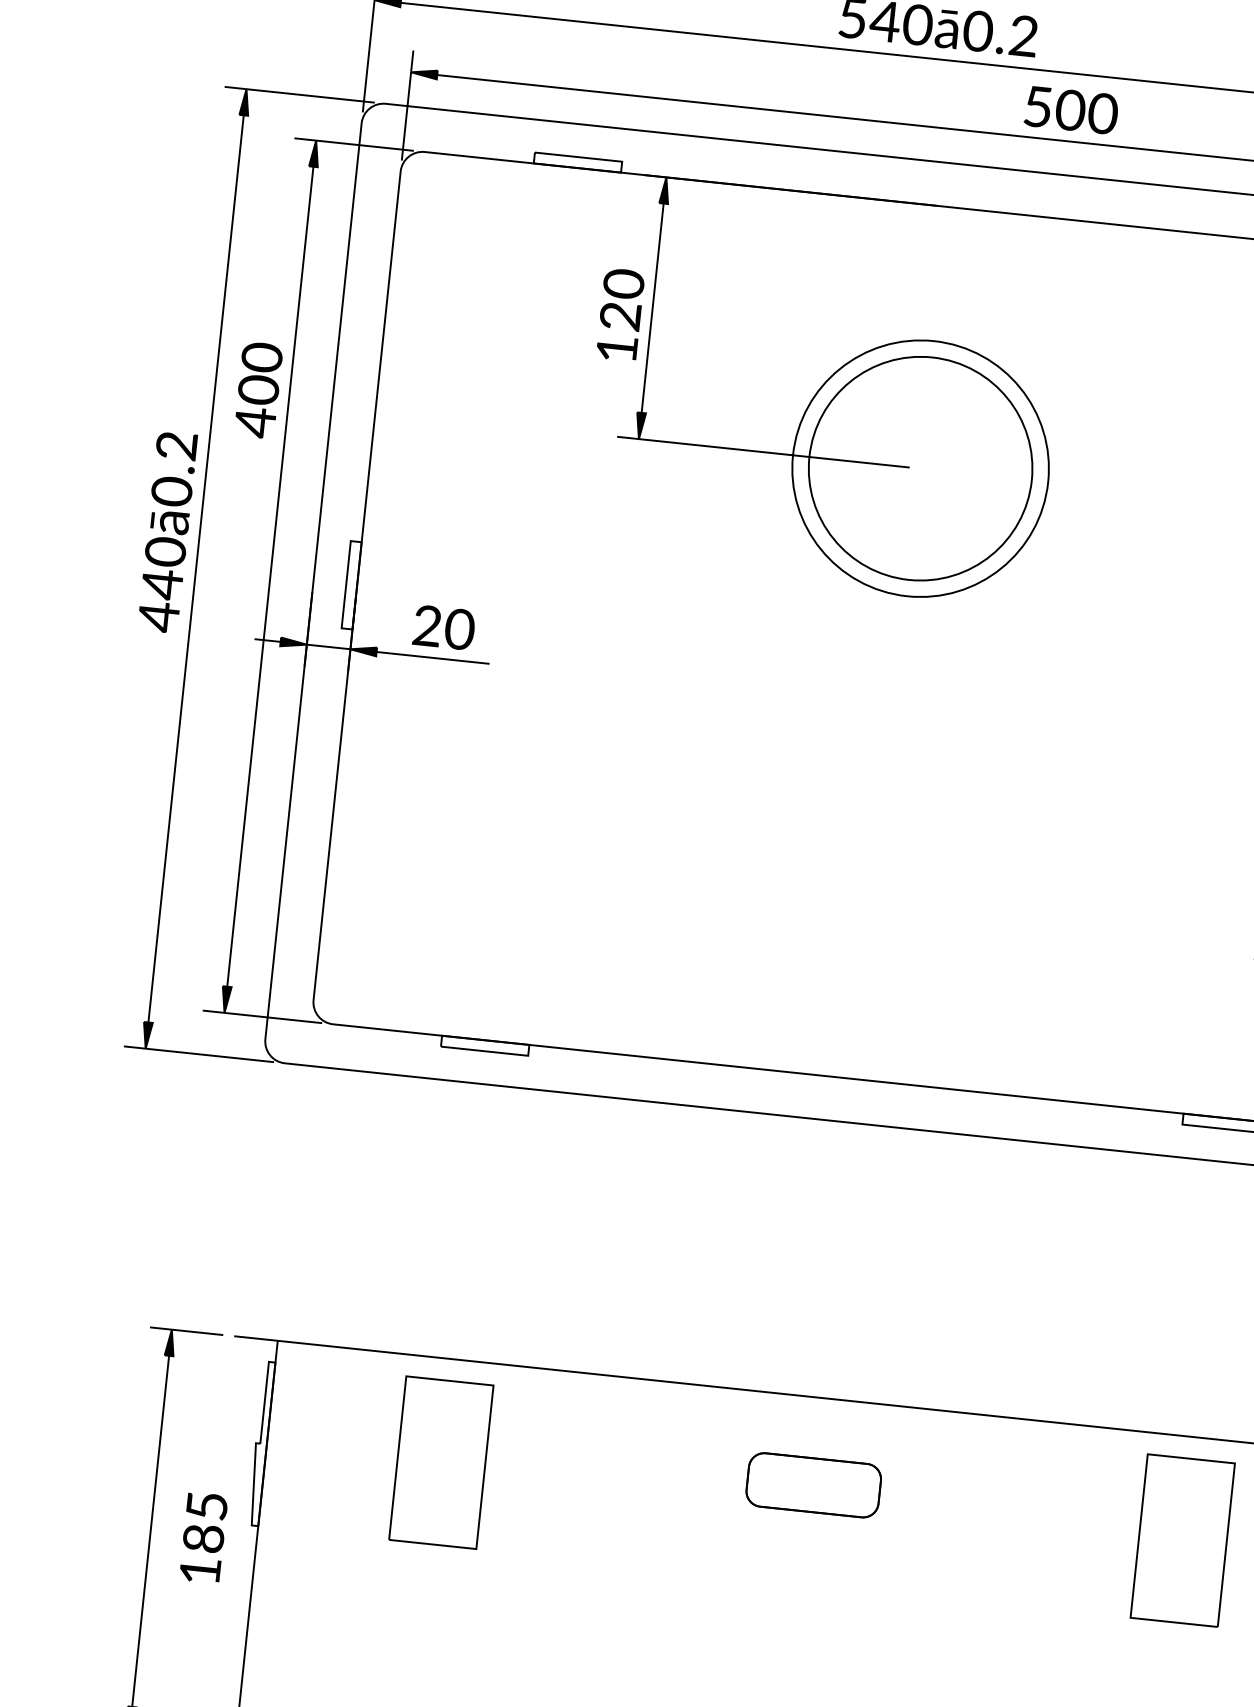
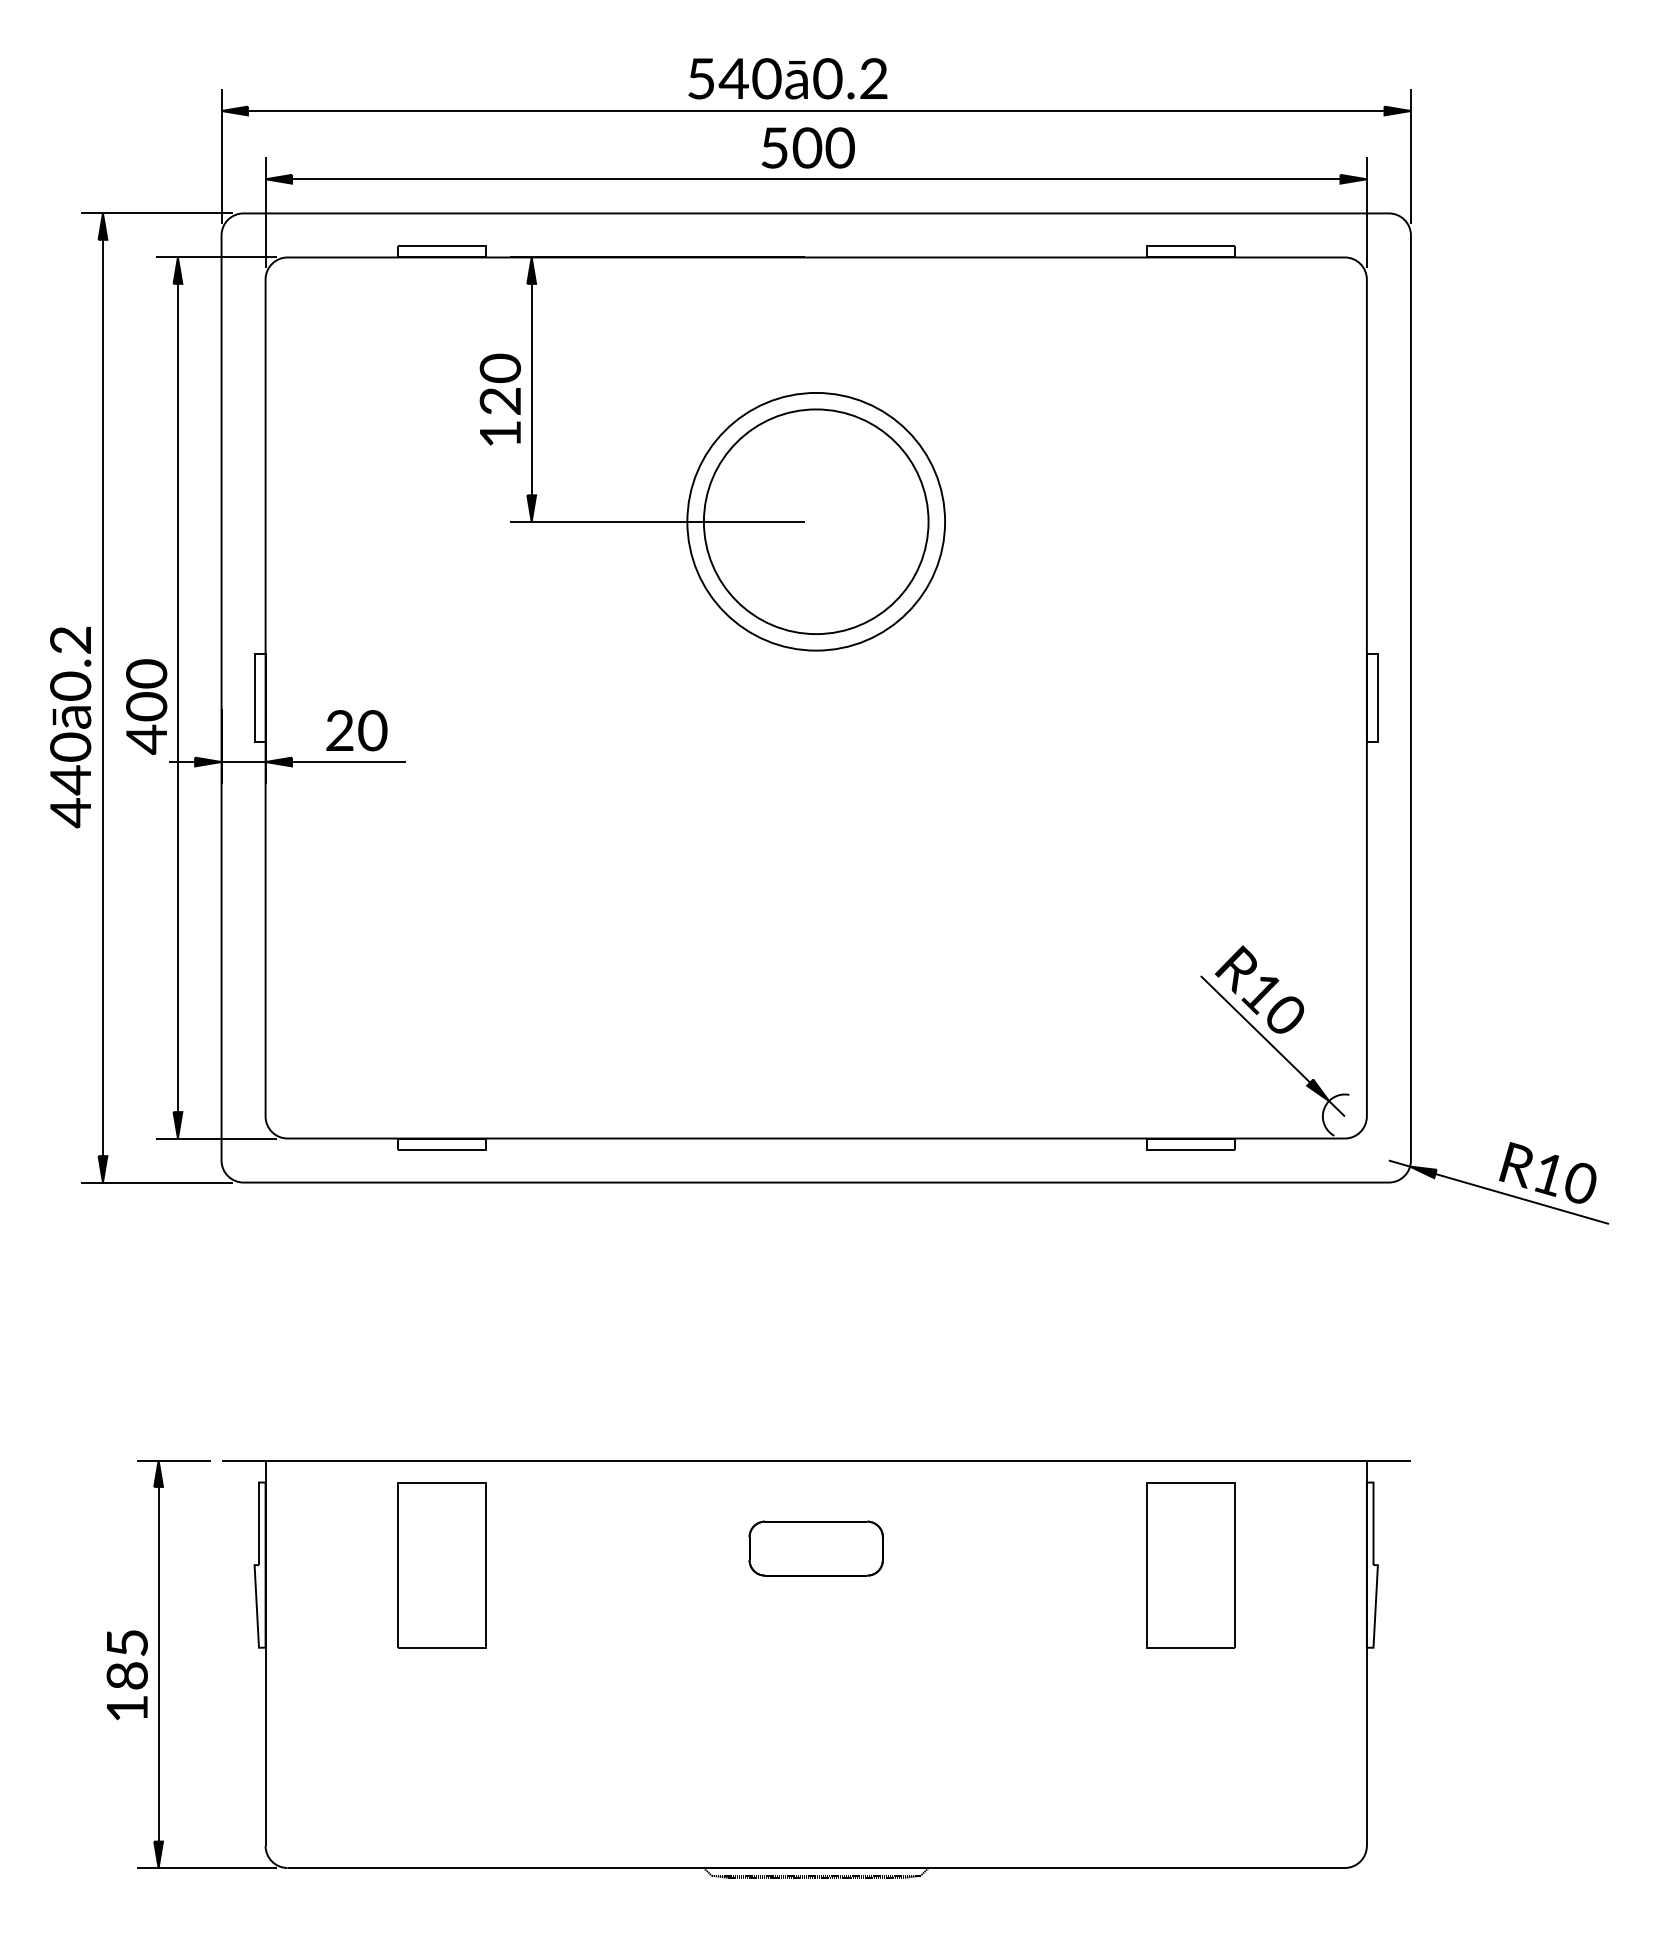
text: (1070, 109) -> (807, 147), moved
text: (258, 390) -> (146, 707), moved
text: (167, 532) -> (70, 727), moved
text: (202, 1538) -> (126, 1675), moved

